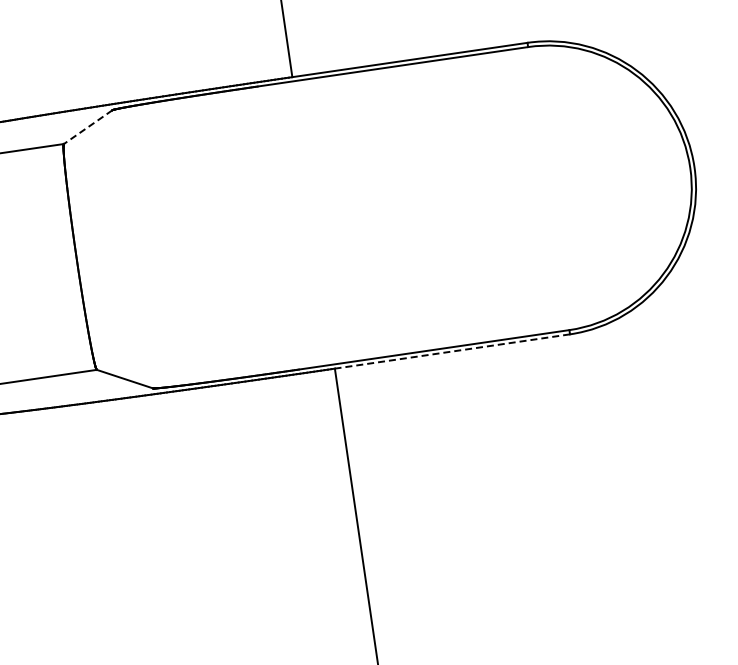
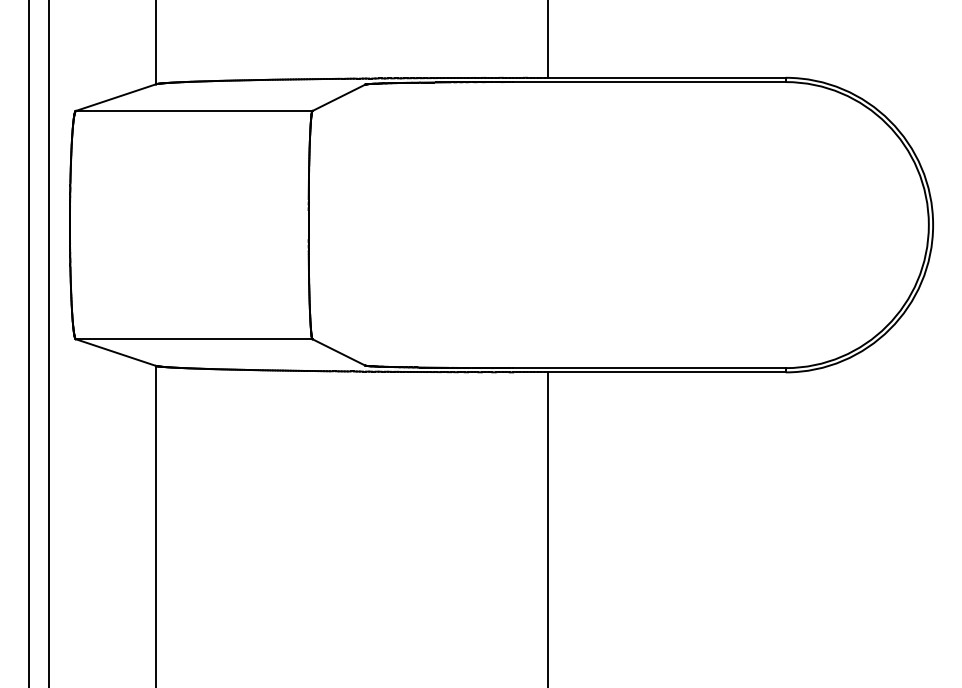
line: (87, 126) -> (338, 97), dashed -> solid
line: (452, 351) -> (667, 372), dashed -> solid

